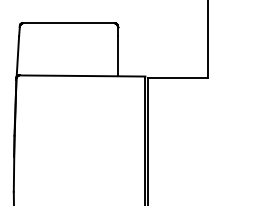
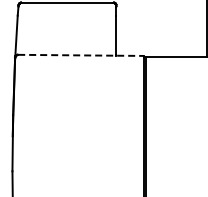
line: (82, 75) -> (81, 54), solid -> dashed

